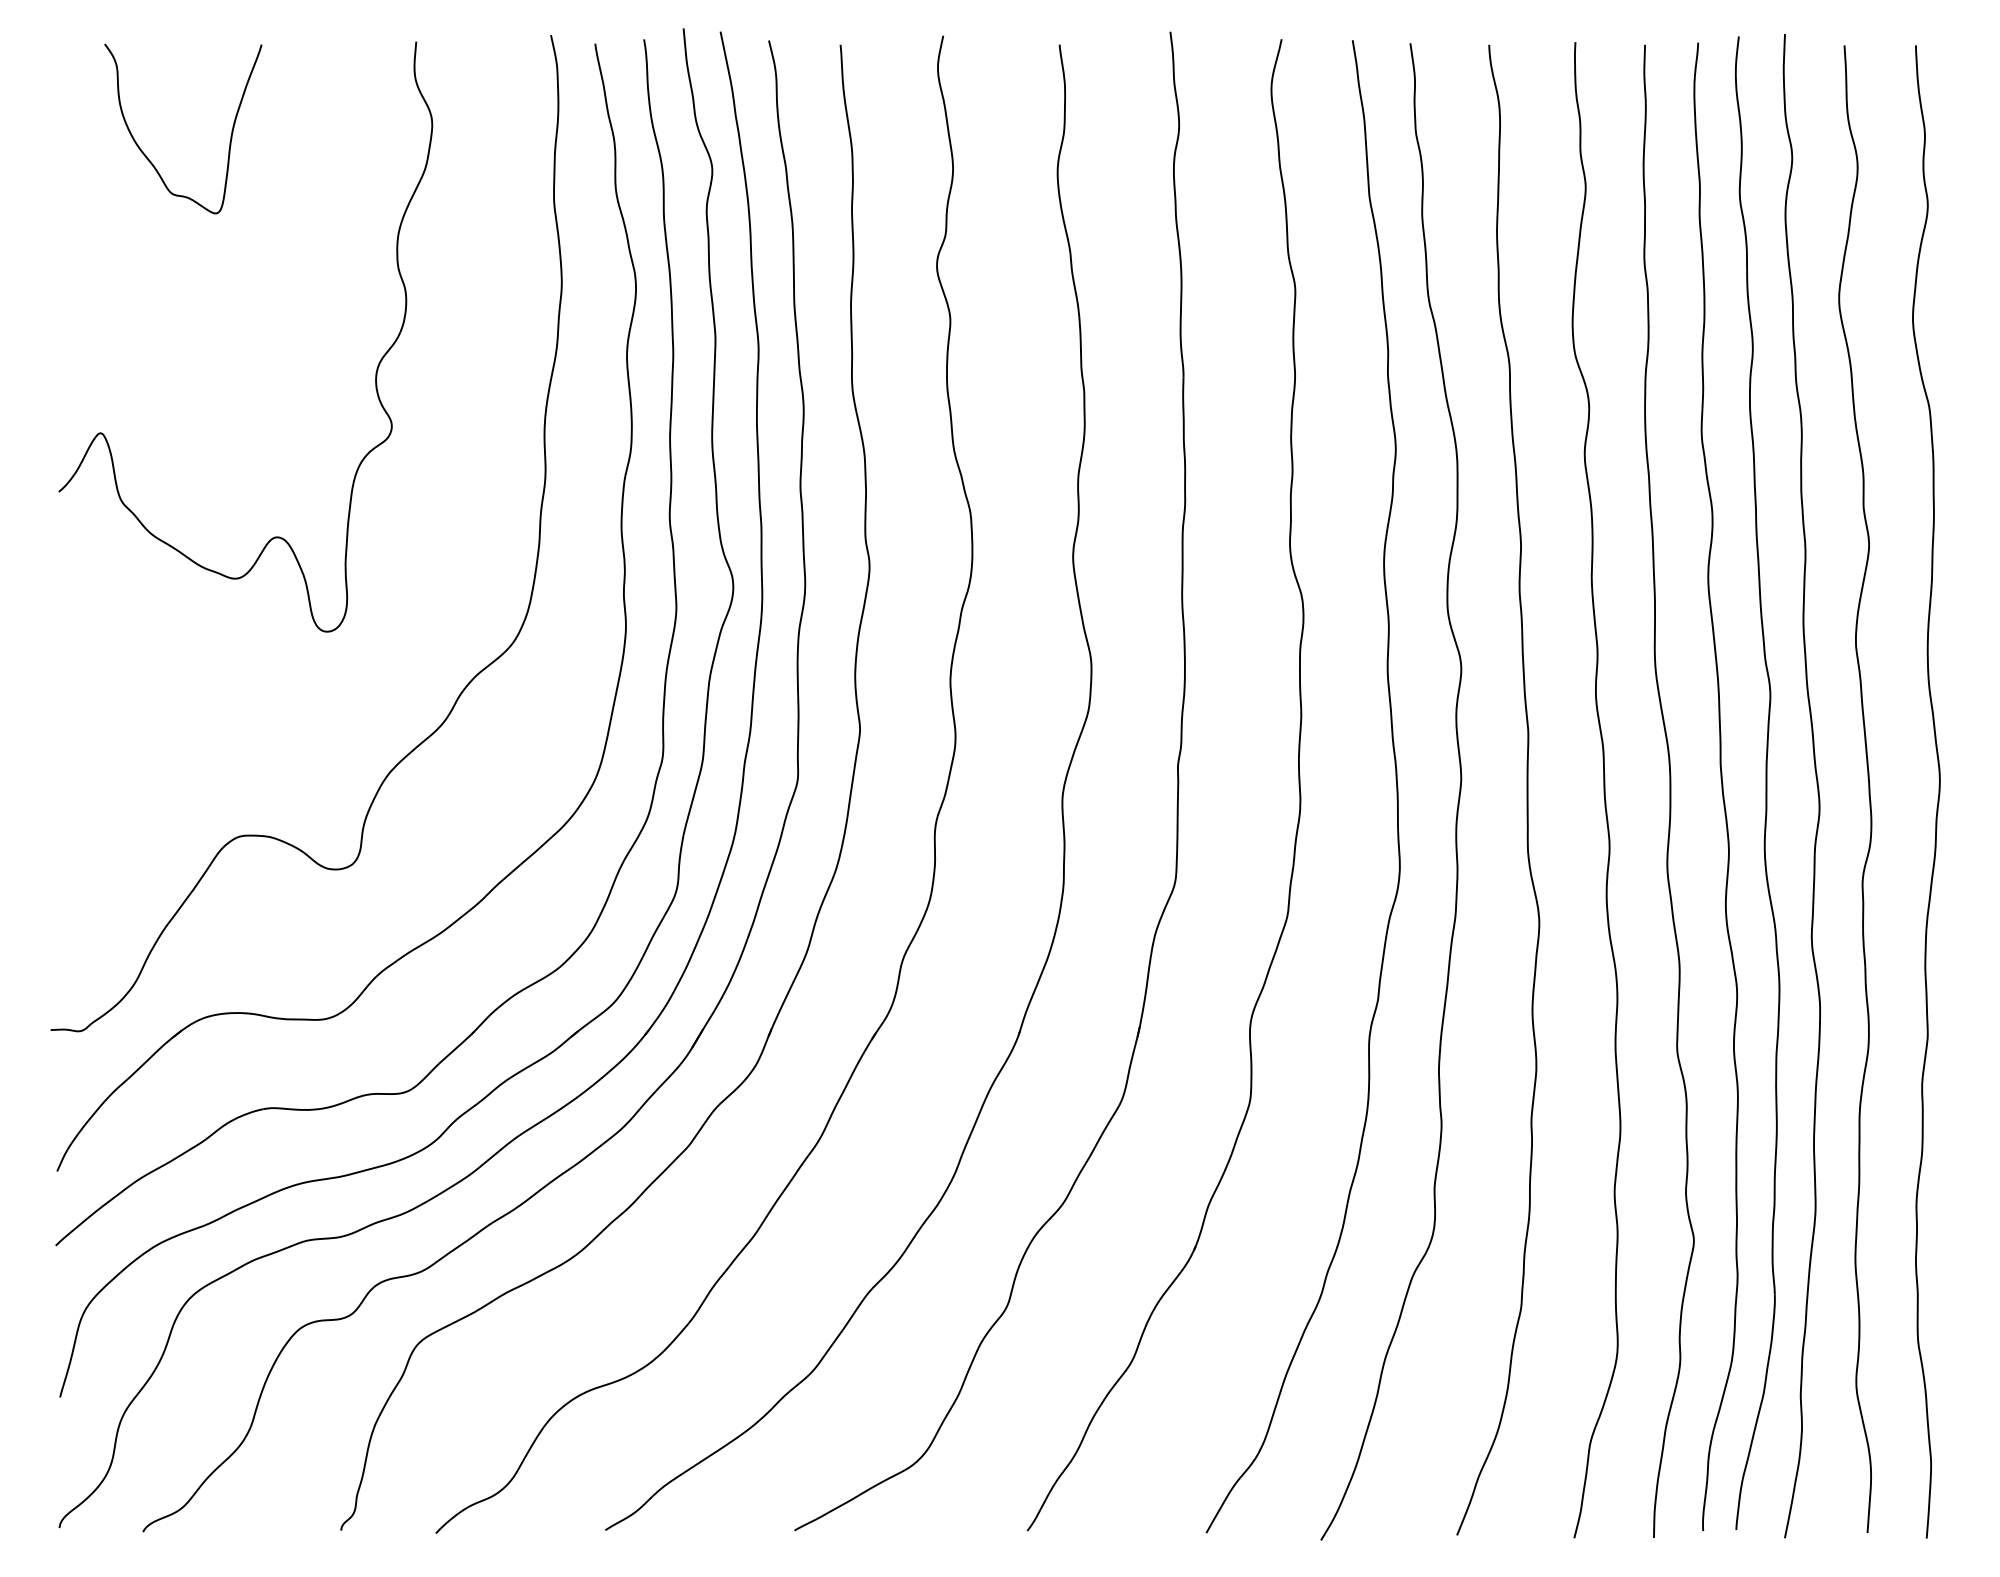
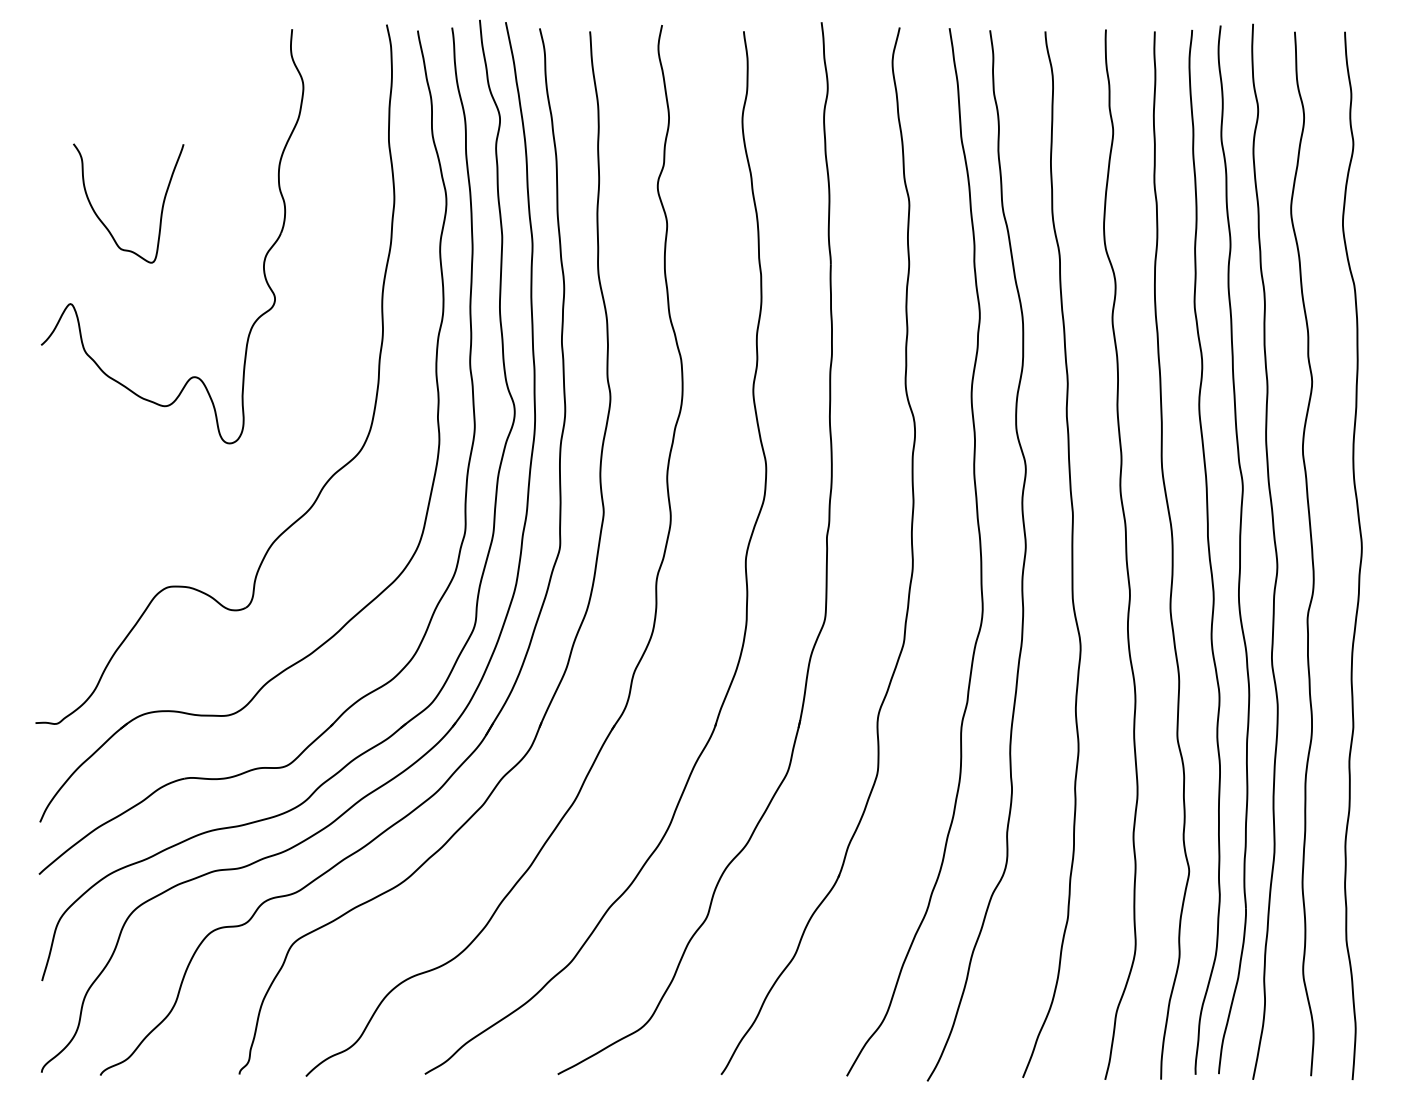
curve: (148, 157) -> (104, 223), moved

